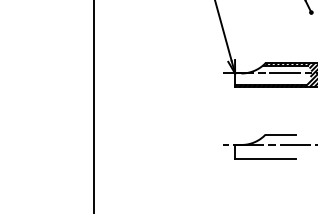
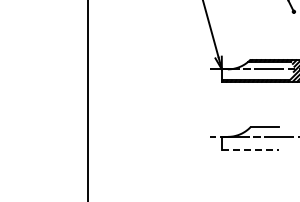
line: (265, 158) -> (250, 149), solid -> dashed

